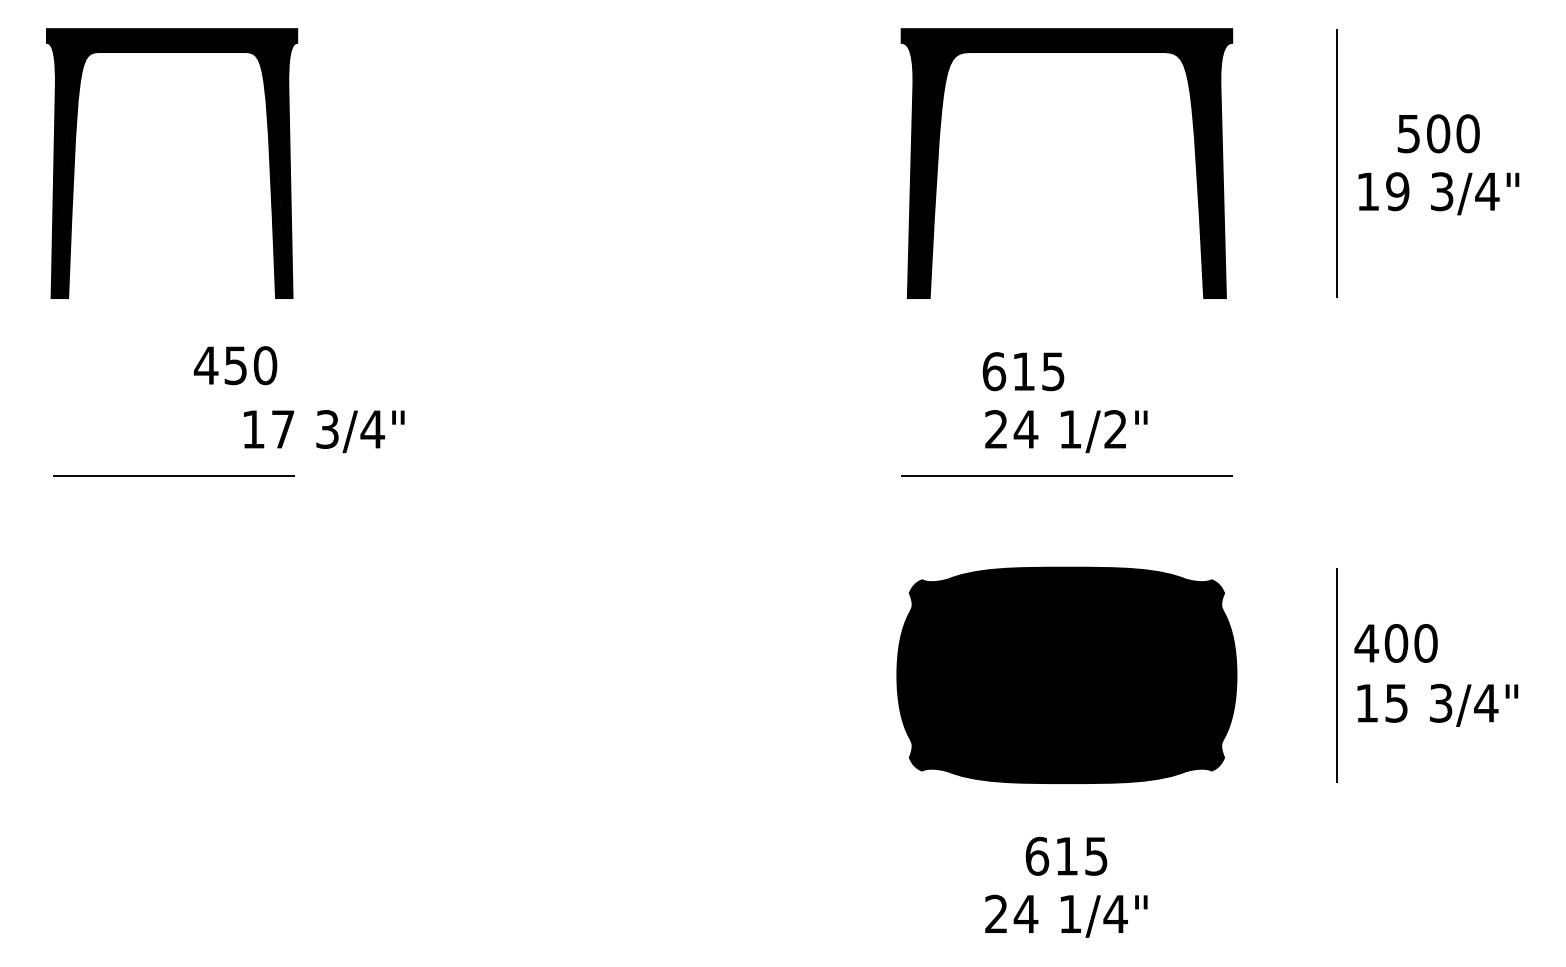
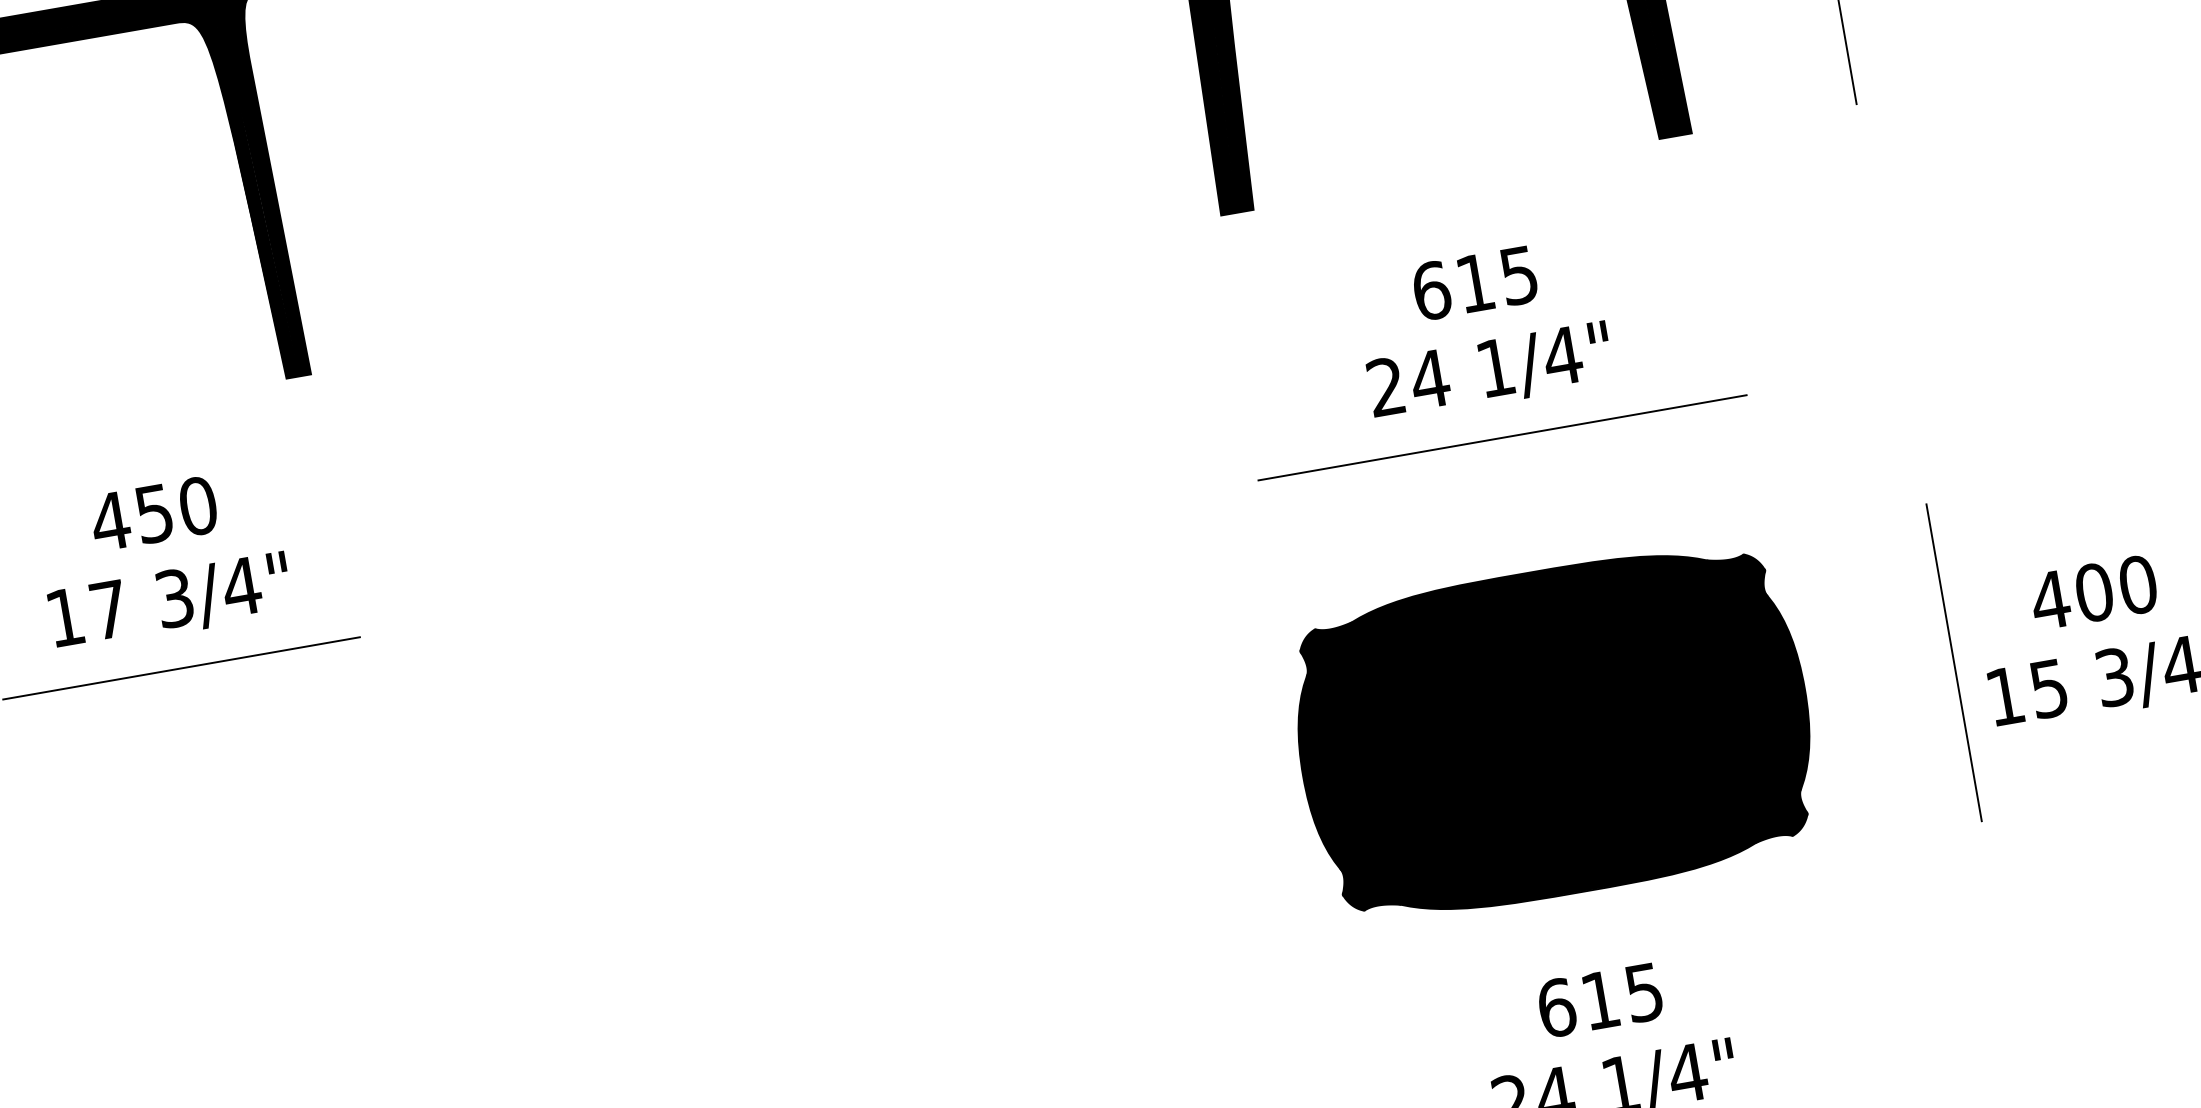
text: (235, 365) -> (153, 513), moved
text: (1023, 371) -> (1474, 283), moved
text: (1115, 429) -> (1562, 356), 1/2" -> 1/4"
text: (324, 431) -> (170, 602), moved
text: (1395, 643) -> (2092, 592), moved

